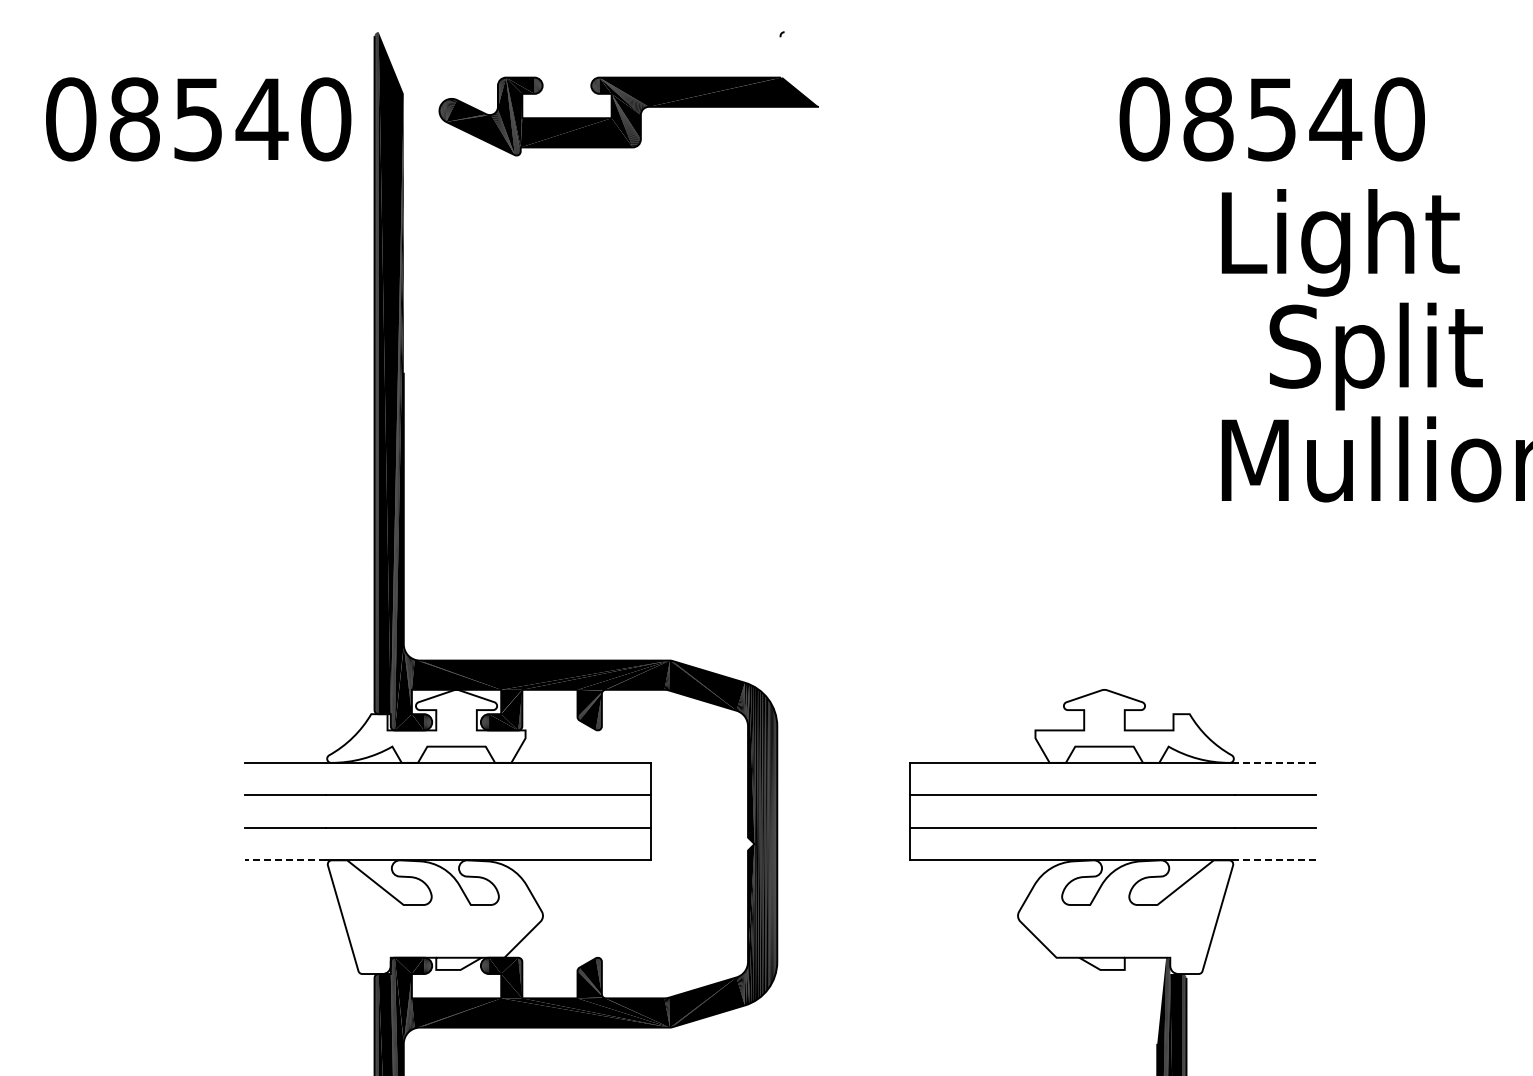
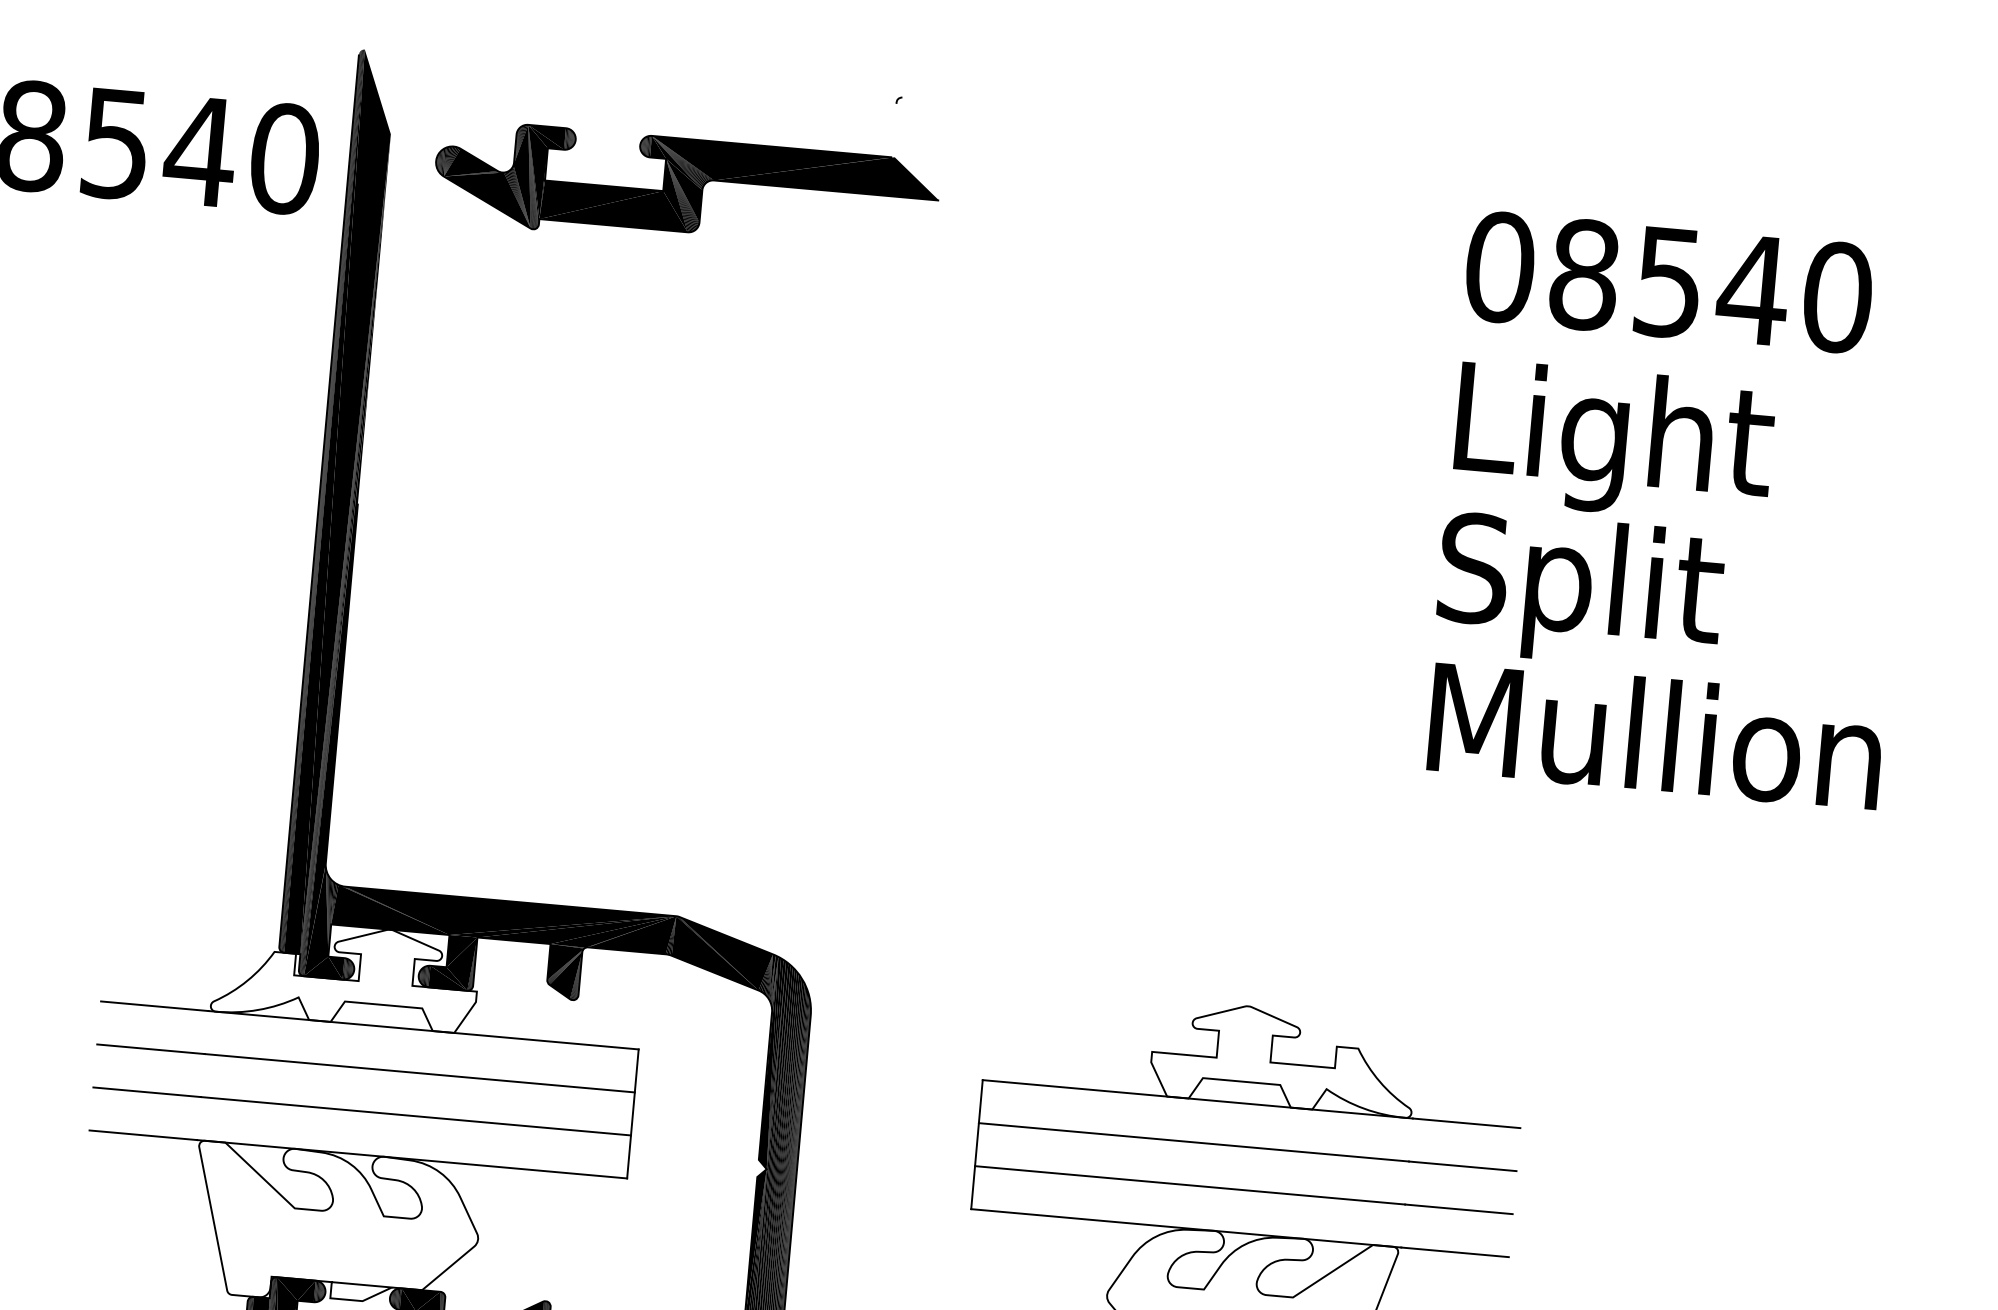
text: (1271, 119) -> (1668, 282), moved
text: (1375, 356) -> (1579, 590), moved
line: (1275, 762) -> (1466, 1122), dashed -> solid
line: (285, 860) -> (143, 1135), dashed -> solid
line: (1275, 860) -> (1454, 1252), dashed -> solid

